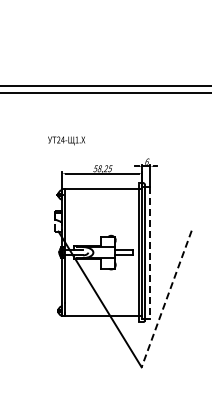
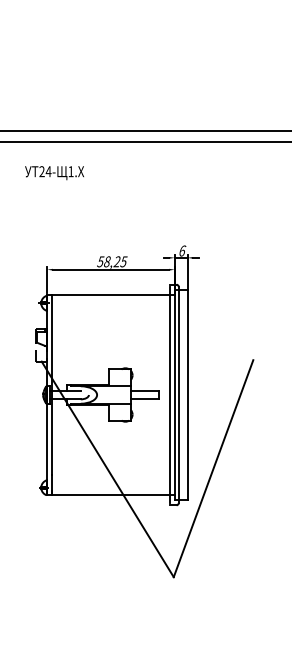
text: (66, 140) -> (54, 172), moved
line: (150, 252) -> (187, 394), dashed -> solid
line: (166, 299) -> (213, 469), dashed -> solid

